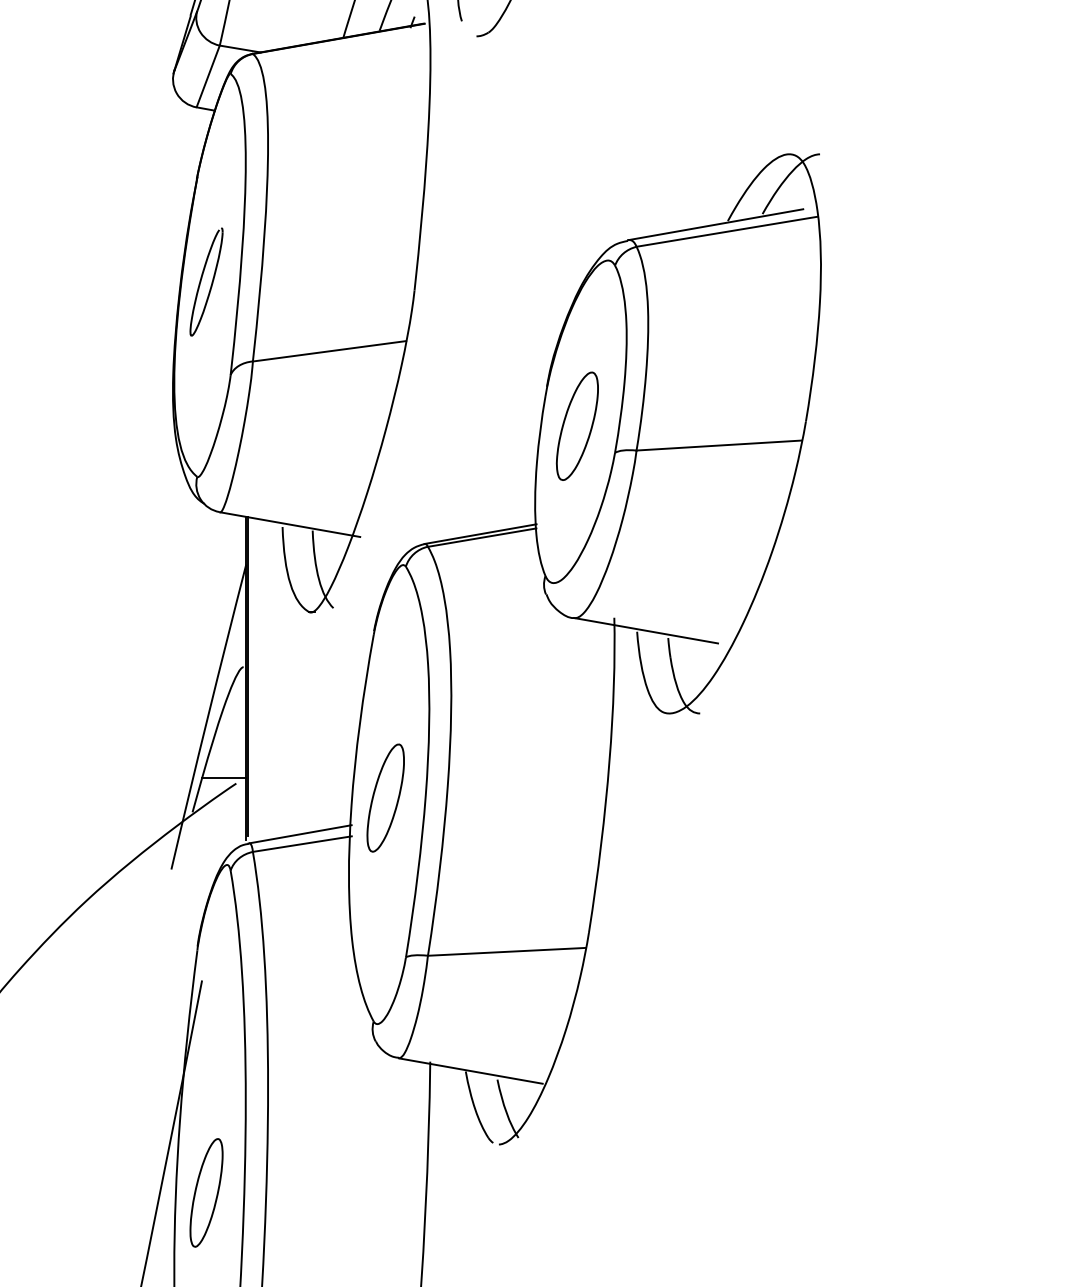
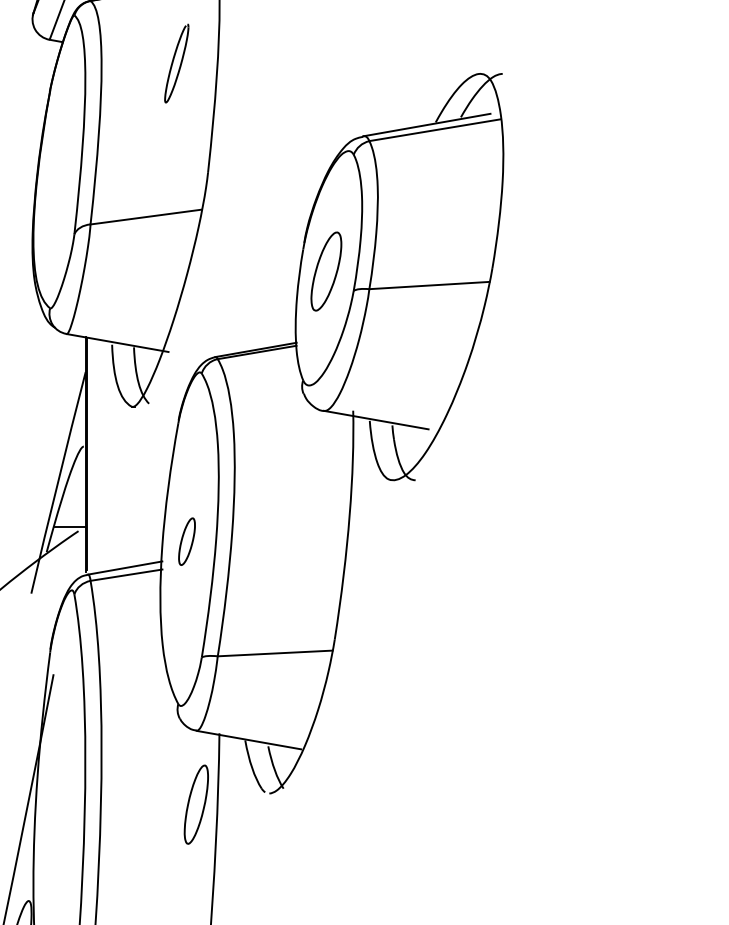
part: (206, 281) -> (176, 63), moved
part: (385, 797) -> (186, 541), size x0.6
part: (206, 1192) -> (196, 804), moved

